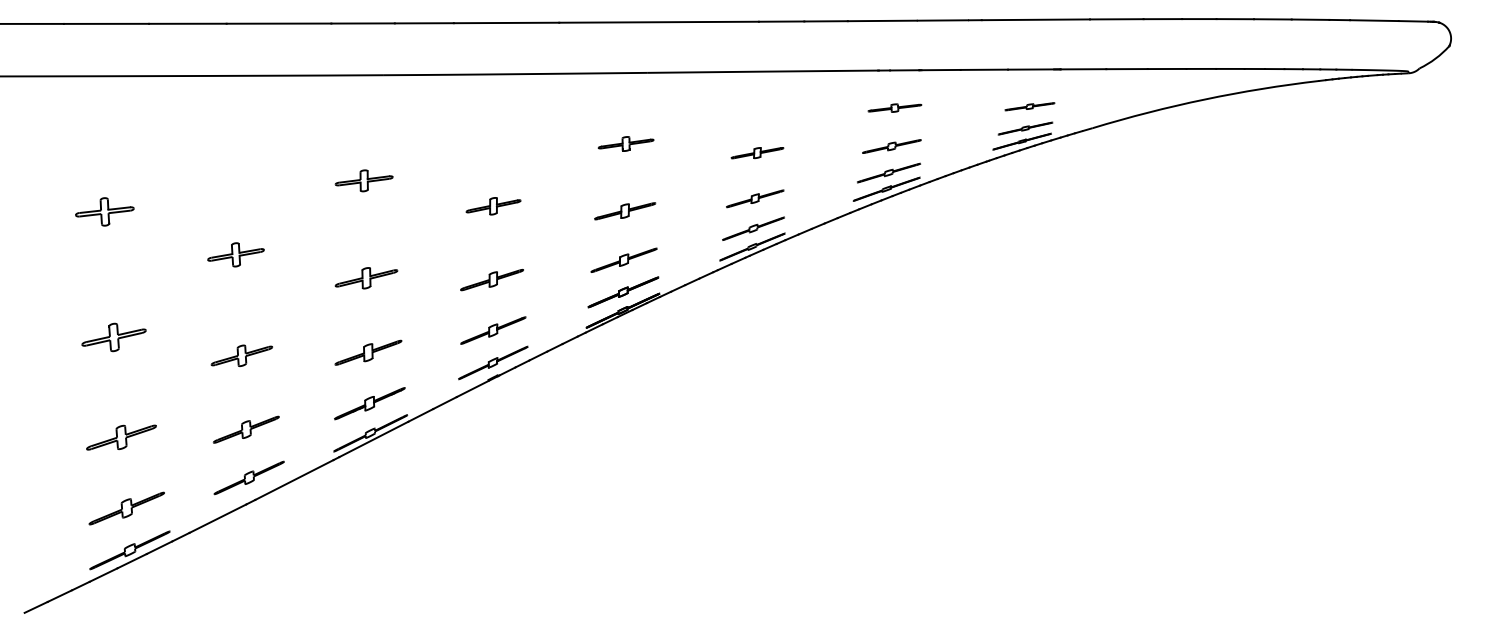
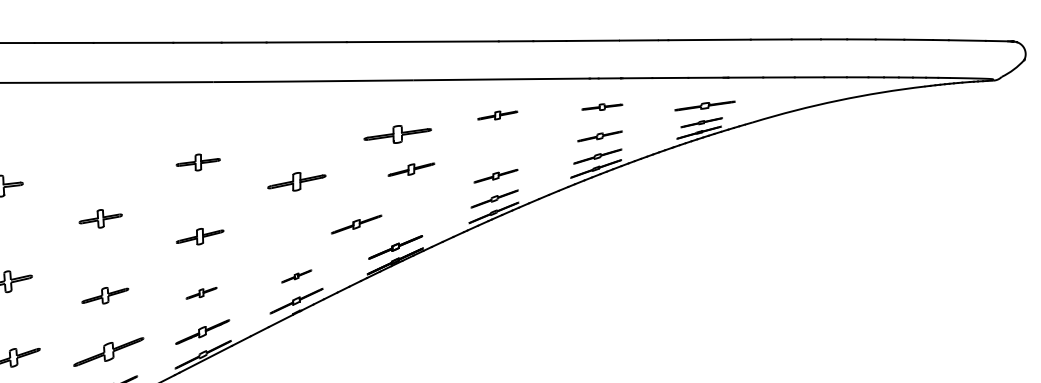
part: (1029, 106) -> (704, 105), size x1.6
part: (625, 143) -> (397, 134), size x1.6
part: (757, 153) -> (497, 115), moved
part: (493, 206) -> (296, 182), size x1.4
part: (625, 211) -> (411, 169), moved
part: (623, 259) -> (356, 223), moved
part: (491, 280) -> (295, 238), removed
part: (493, 330) -> (296, 276), size x0.6
part: (368, 352) -> (201, 293), size x0.6
part: (245, 429) -> (107, 351), size x1.4

